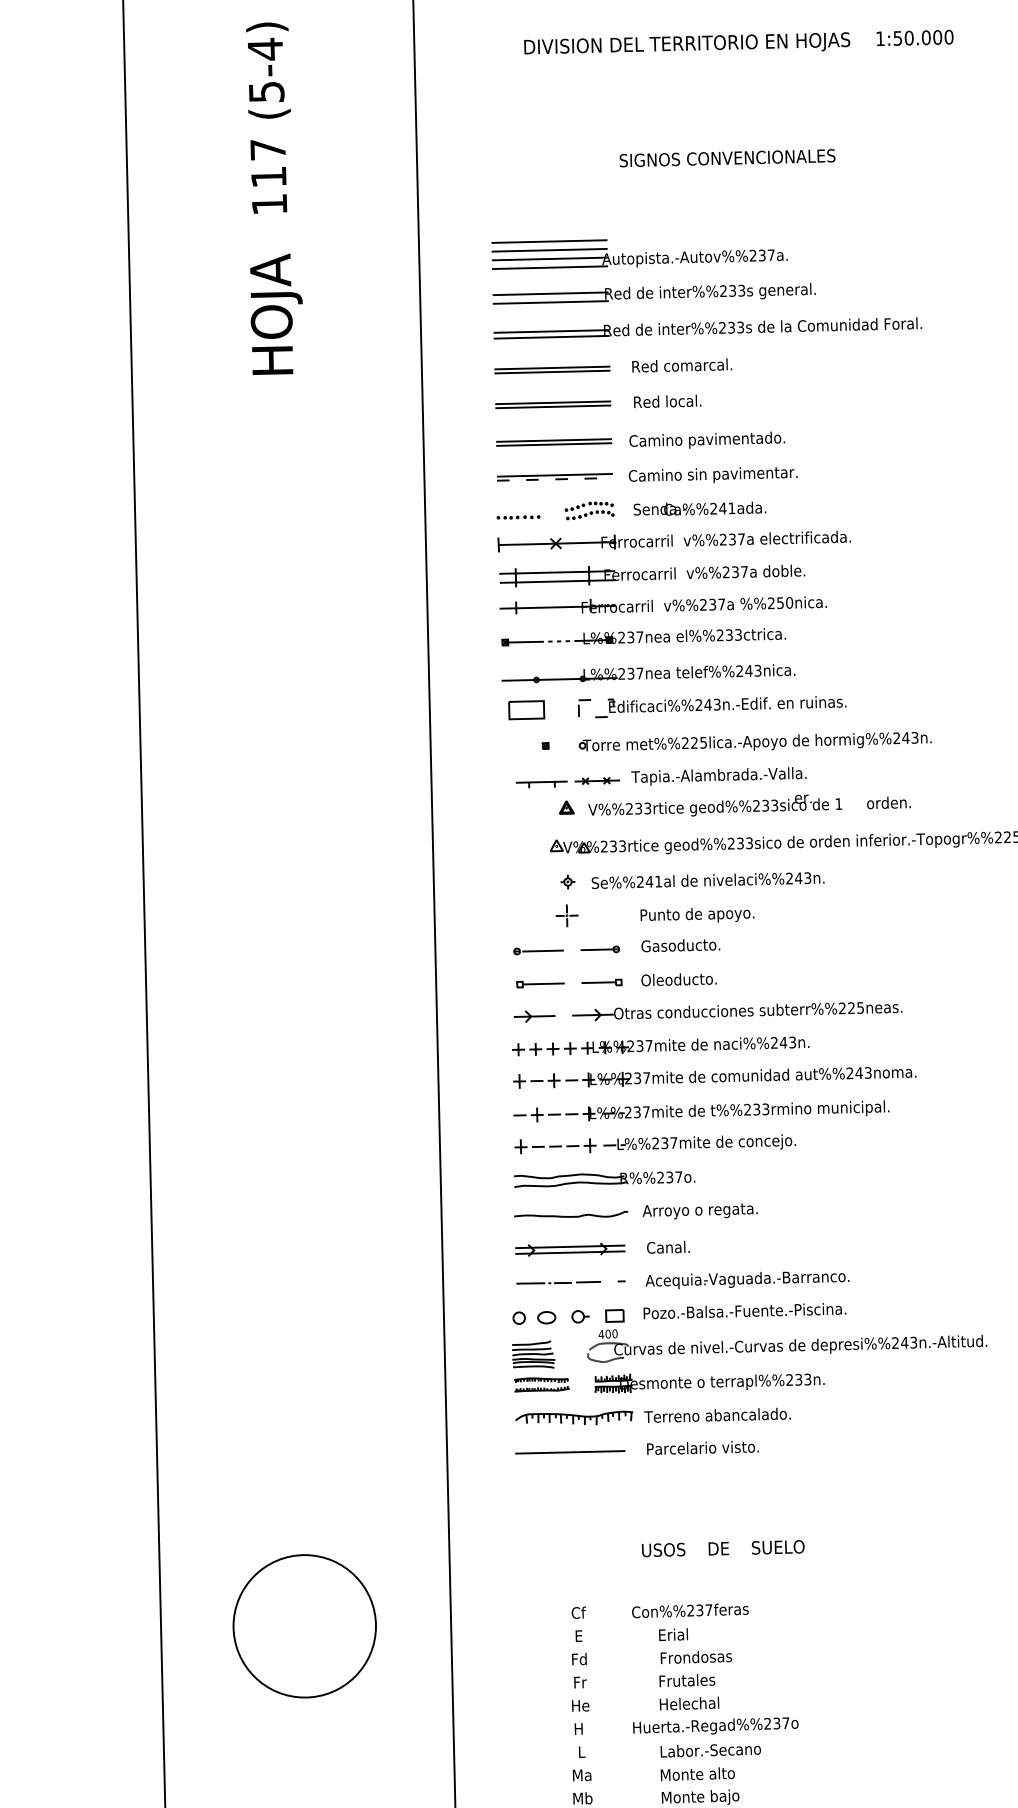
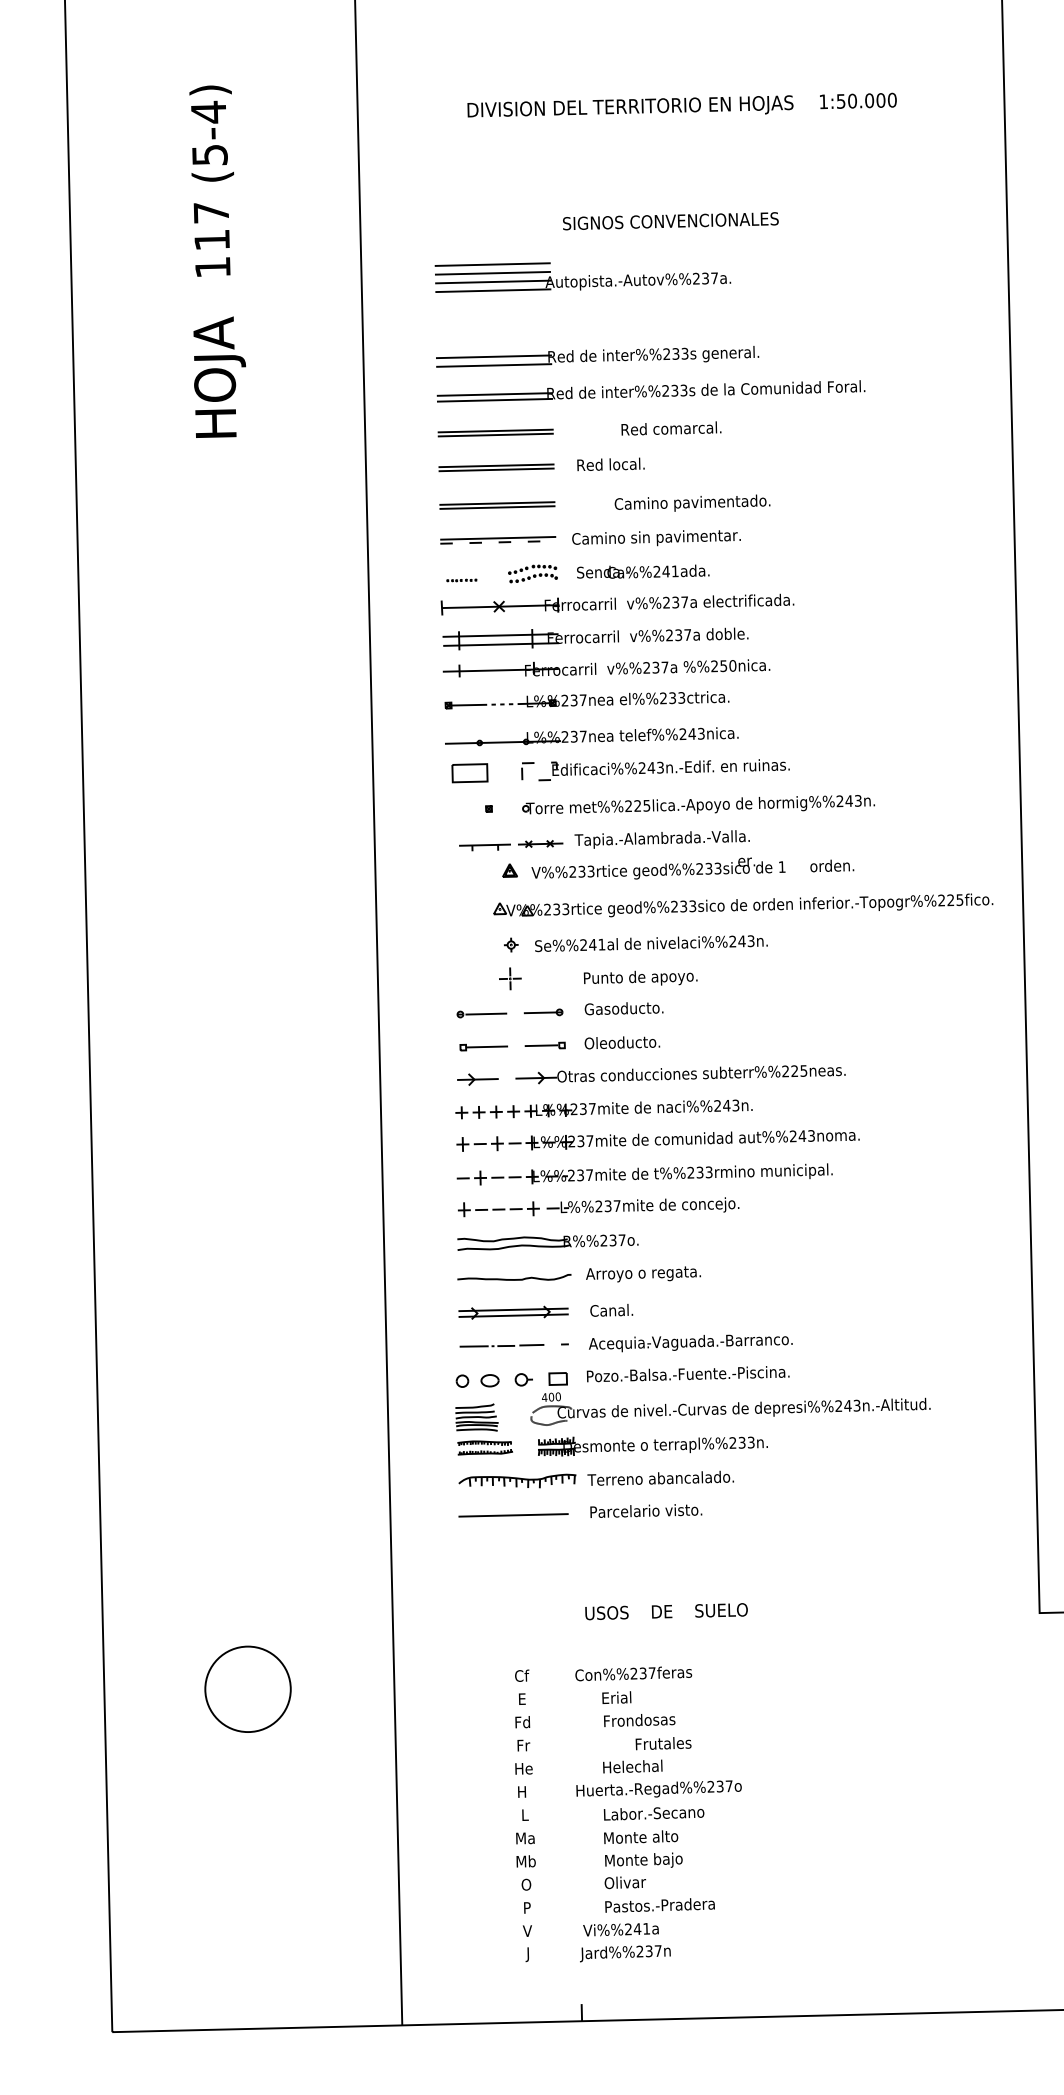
part: (639, 254) -> (582, 277), moved
text: (682, 365) -> (671, 428), moved
text: (707, 439) -> (692, 502), moved
part: (518, 517) -> (461, 580), size x0.7
circle: (304, 1626) -> (247, 1689), size x0.6
text: (687, 1680) -> (663, 1743), moved

